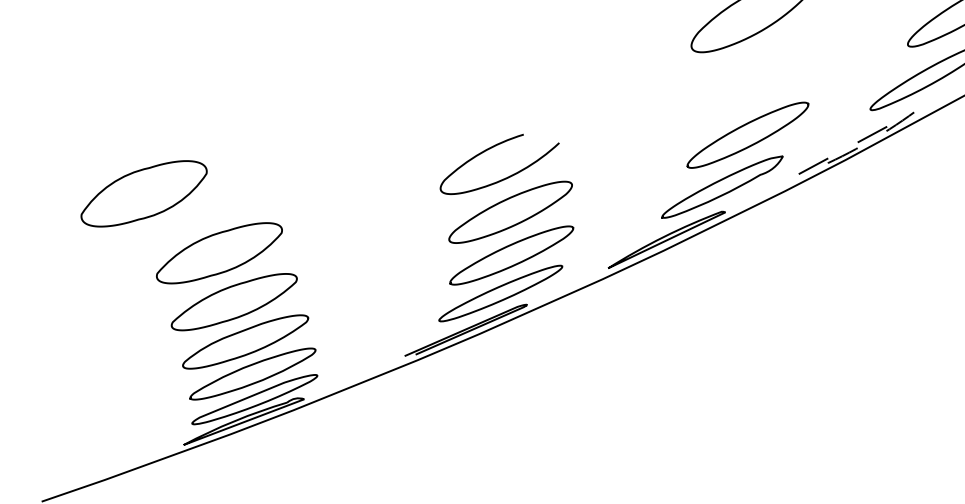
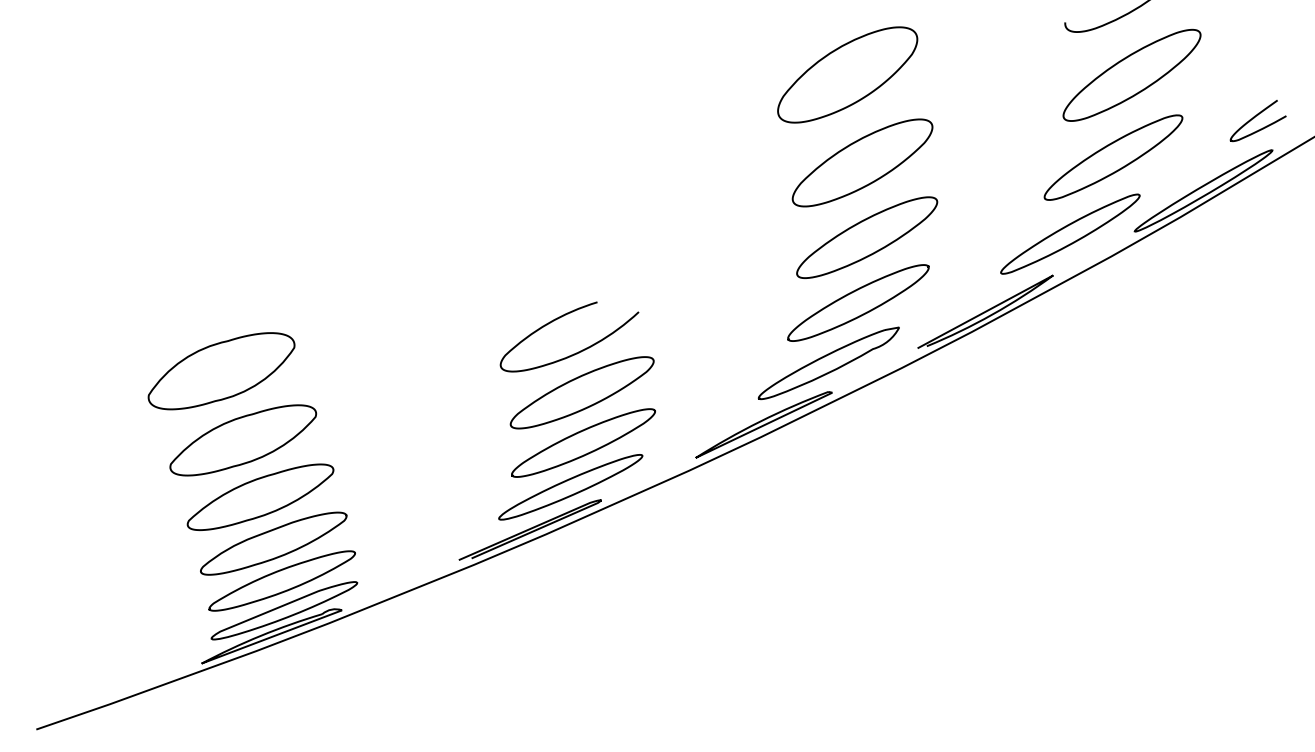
part: (755, 78) -> (867, 237), added
line: (913, 112) -> (1051, 276), dashed -> solid
part: (144, 194) -> (221, 371), moved

